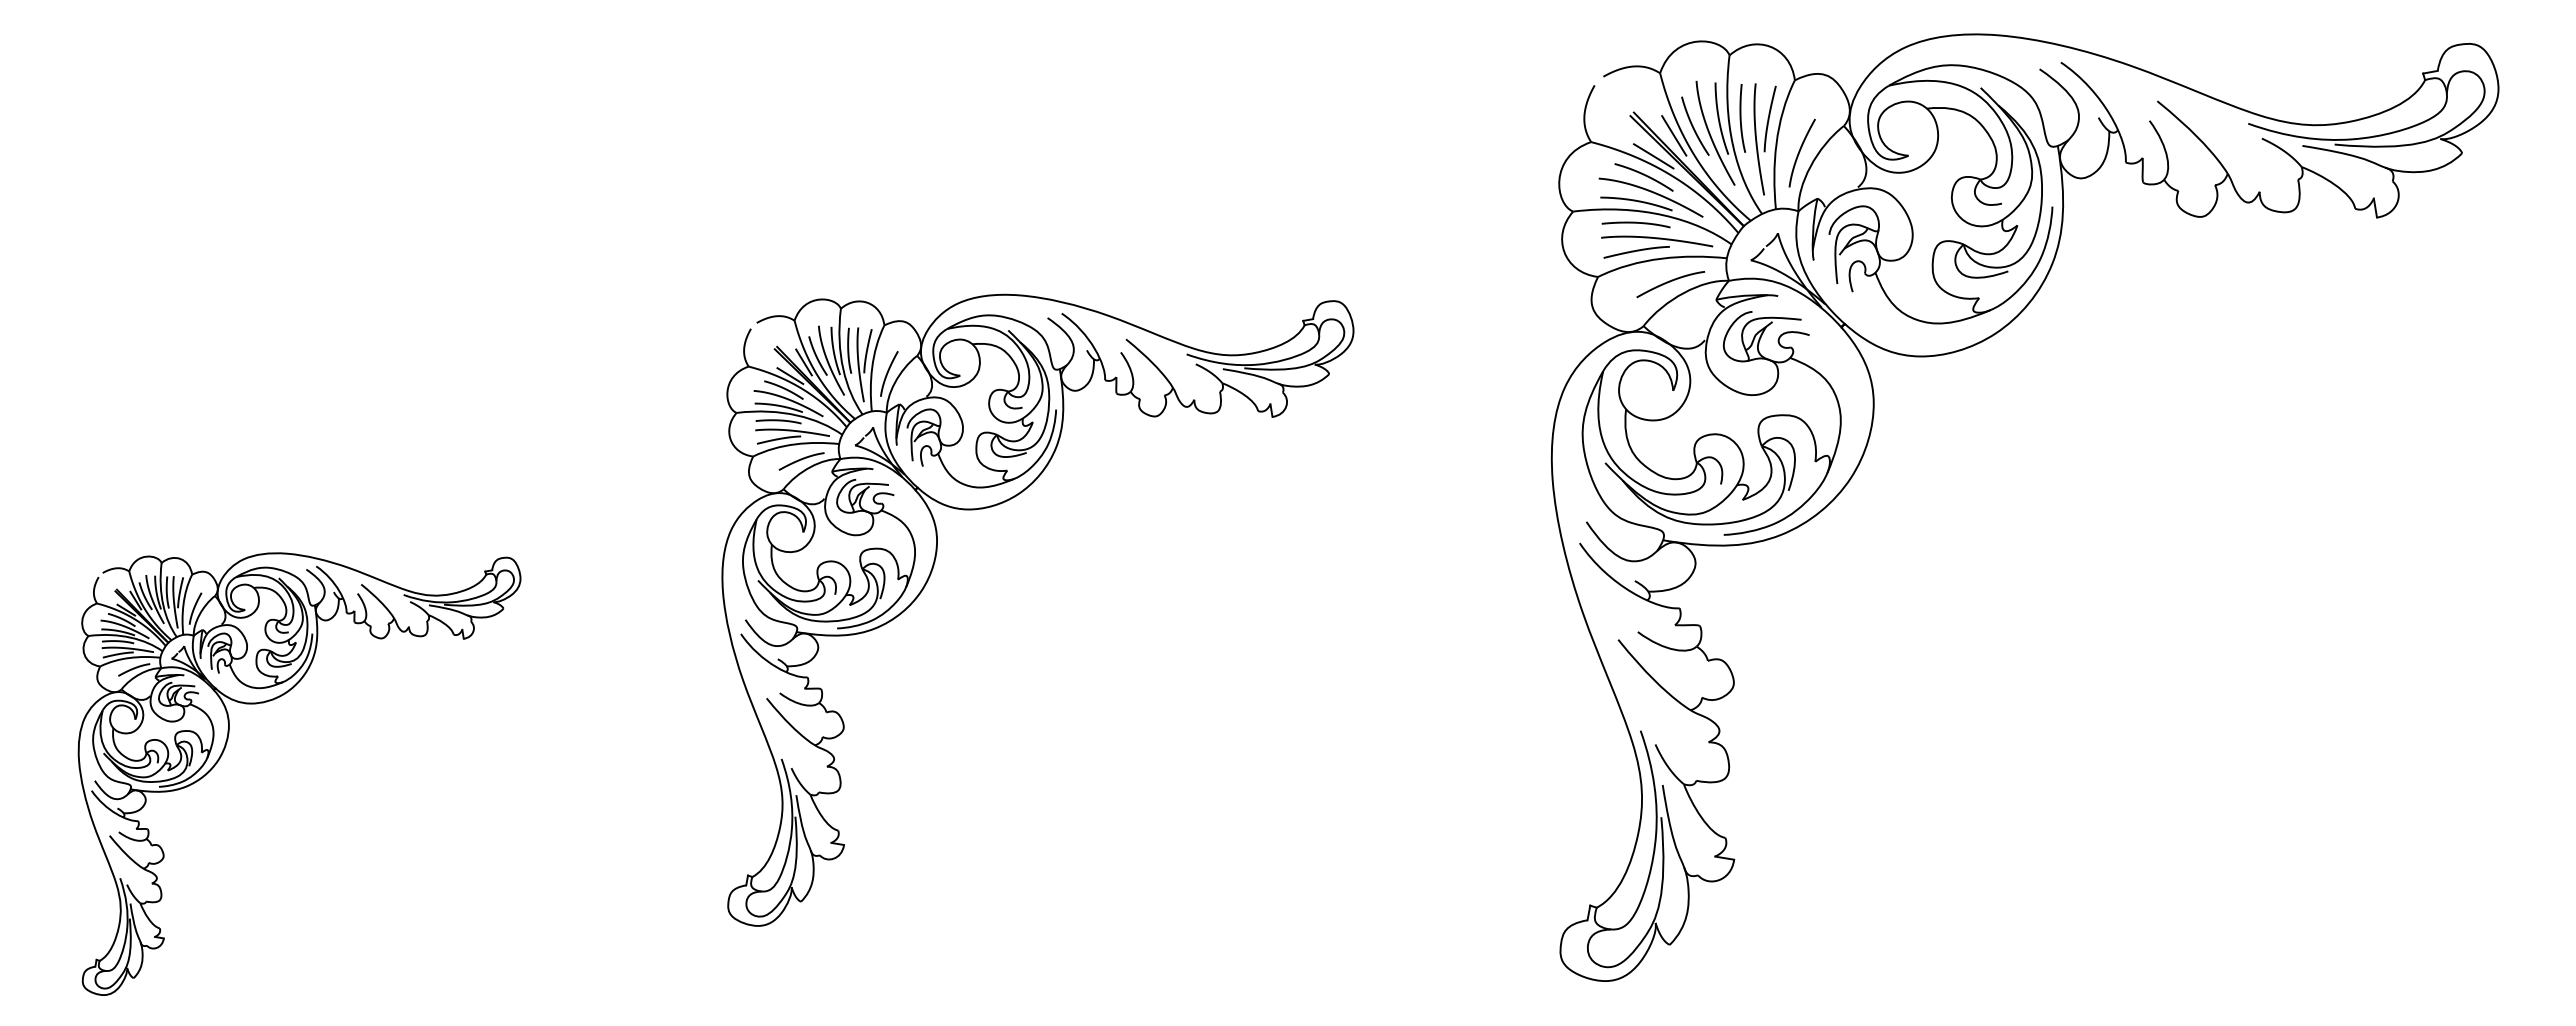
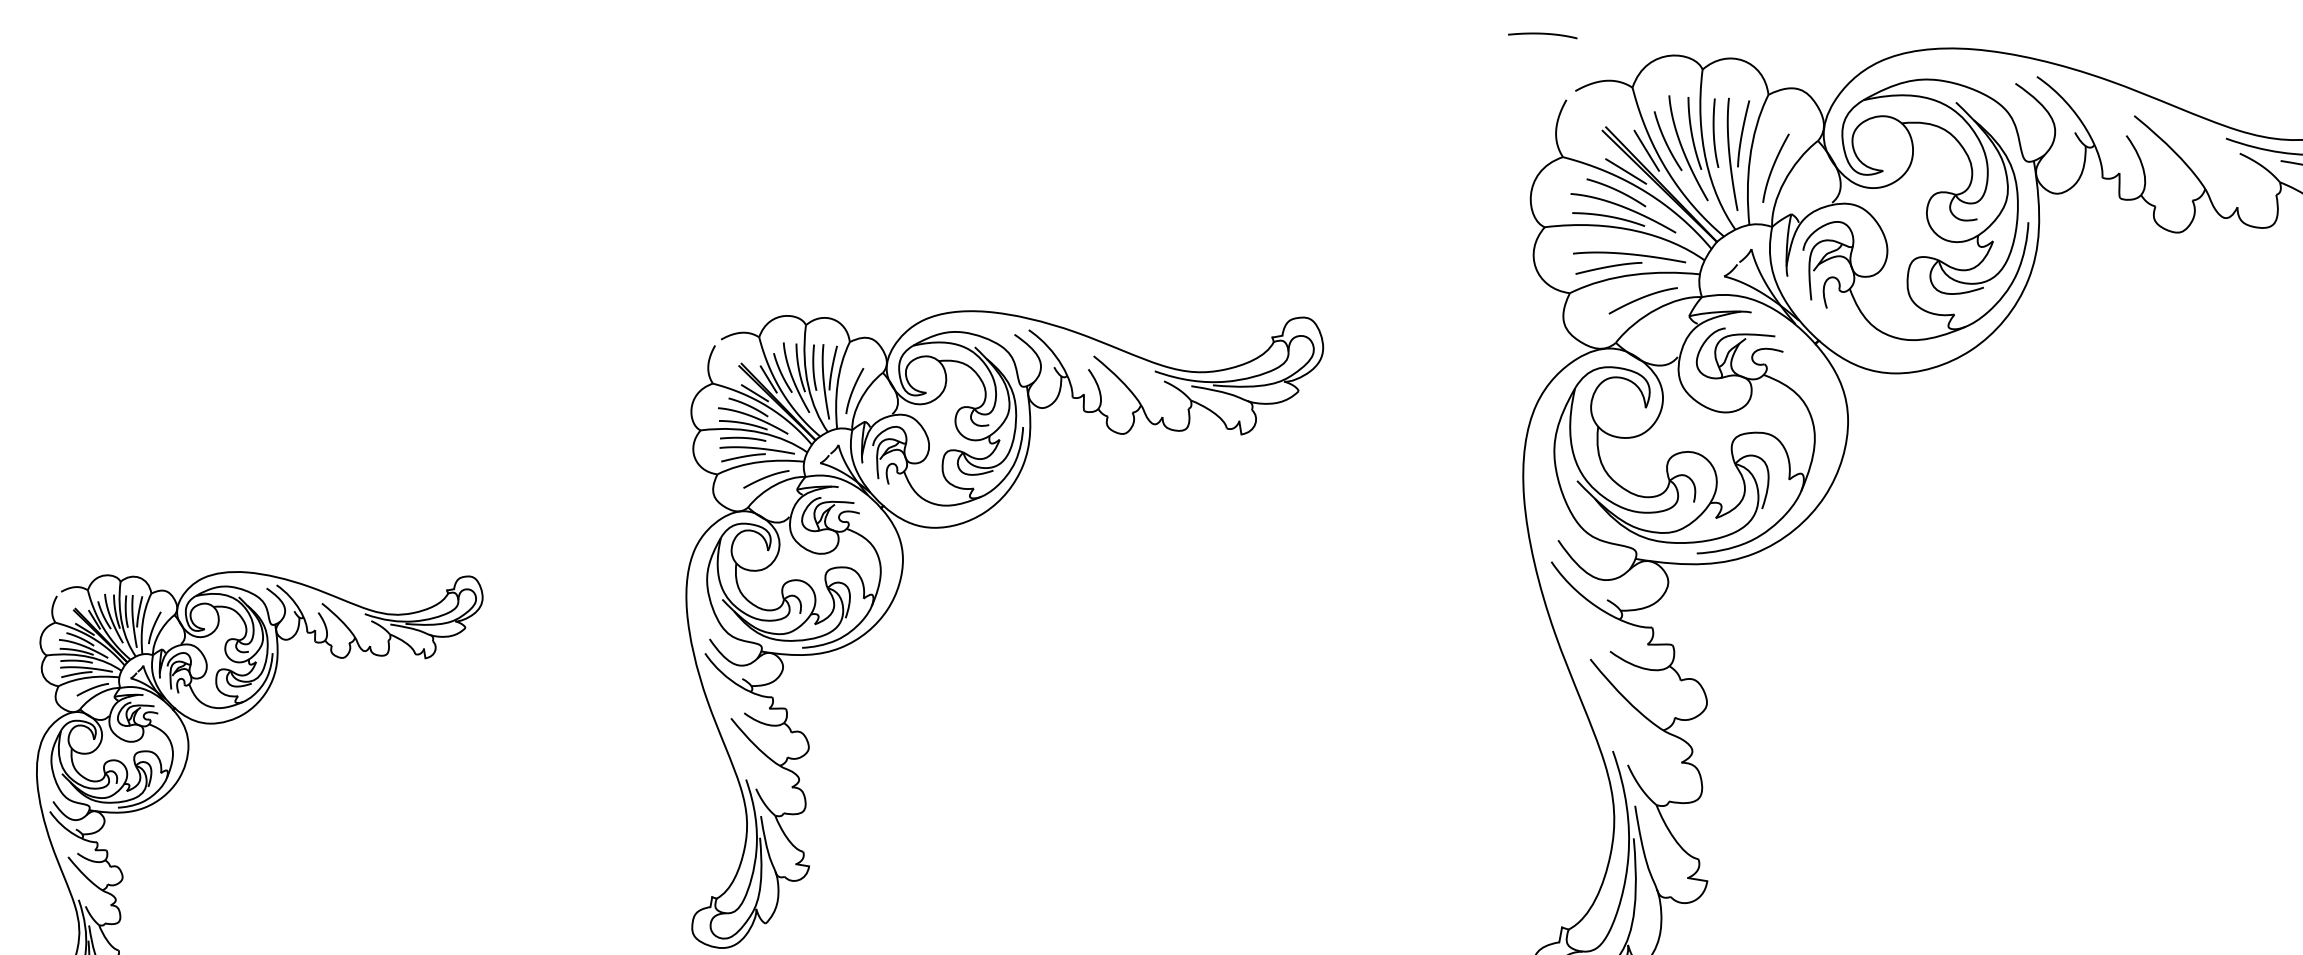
curve: (1635, 223) -> (1542, 34), moved

